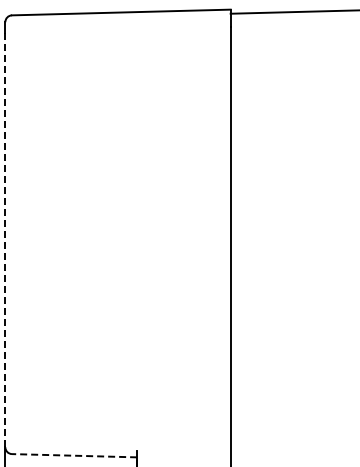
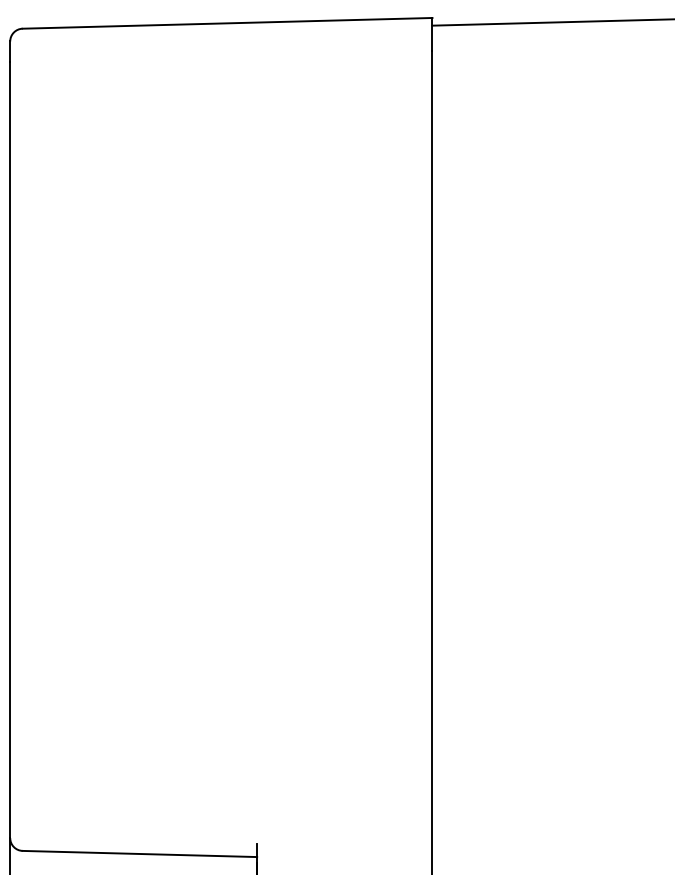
line: (5, 239) -> (10, 448), dashed -> solid
line: (74, 455) -> (139, 853), dashed -> solid

